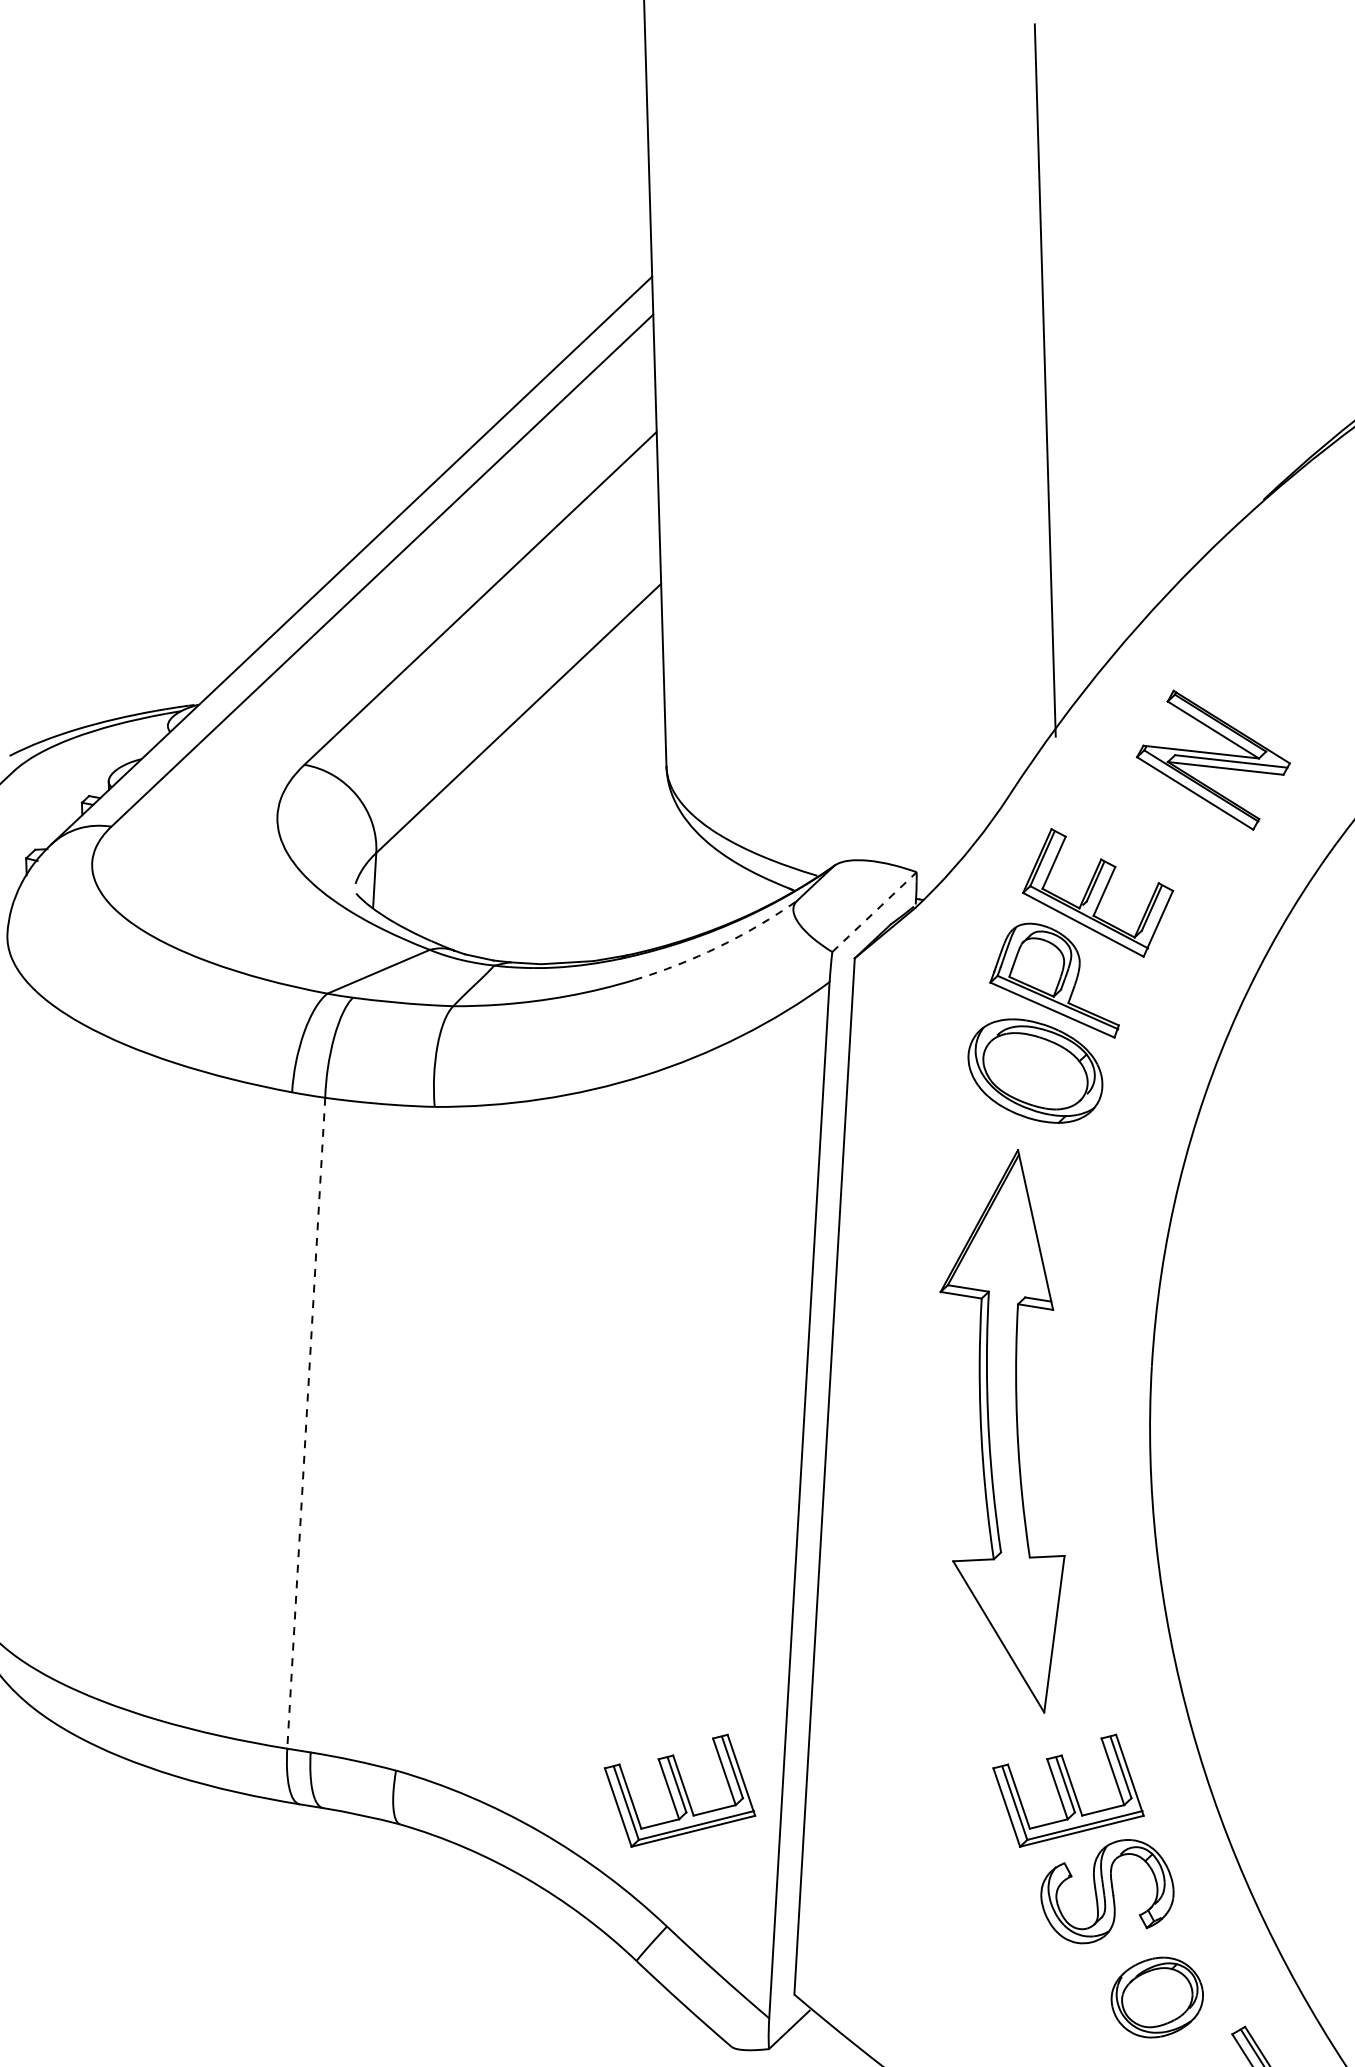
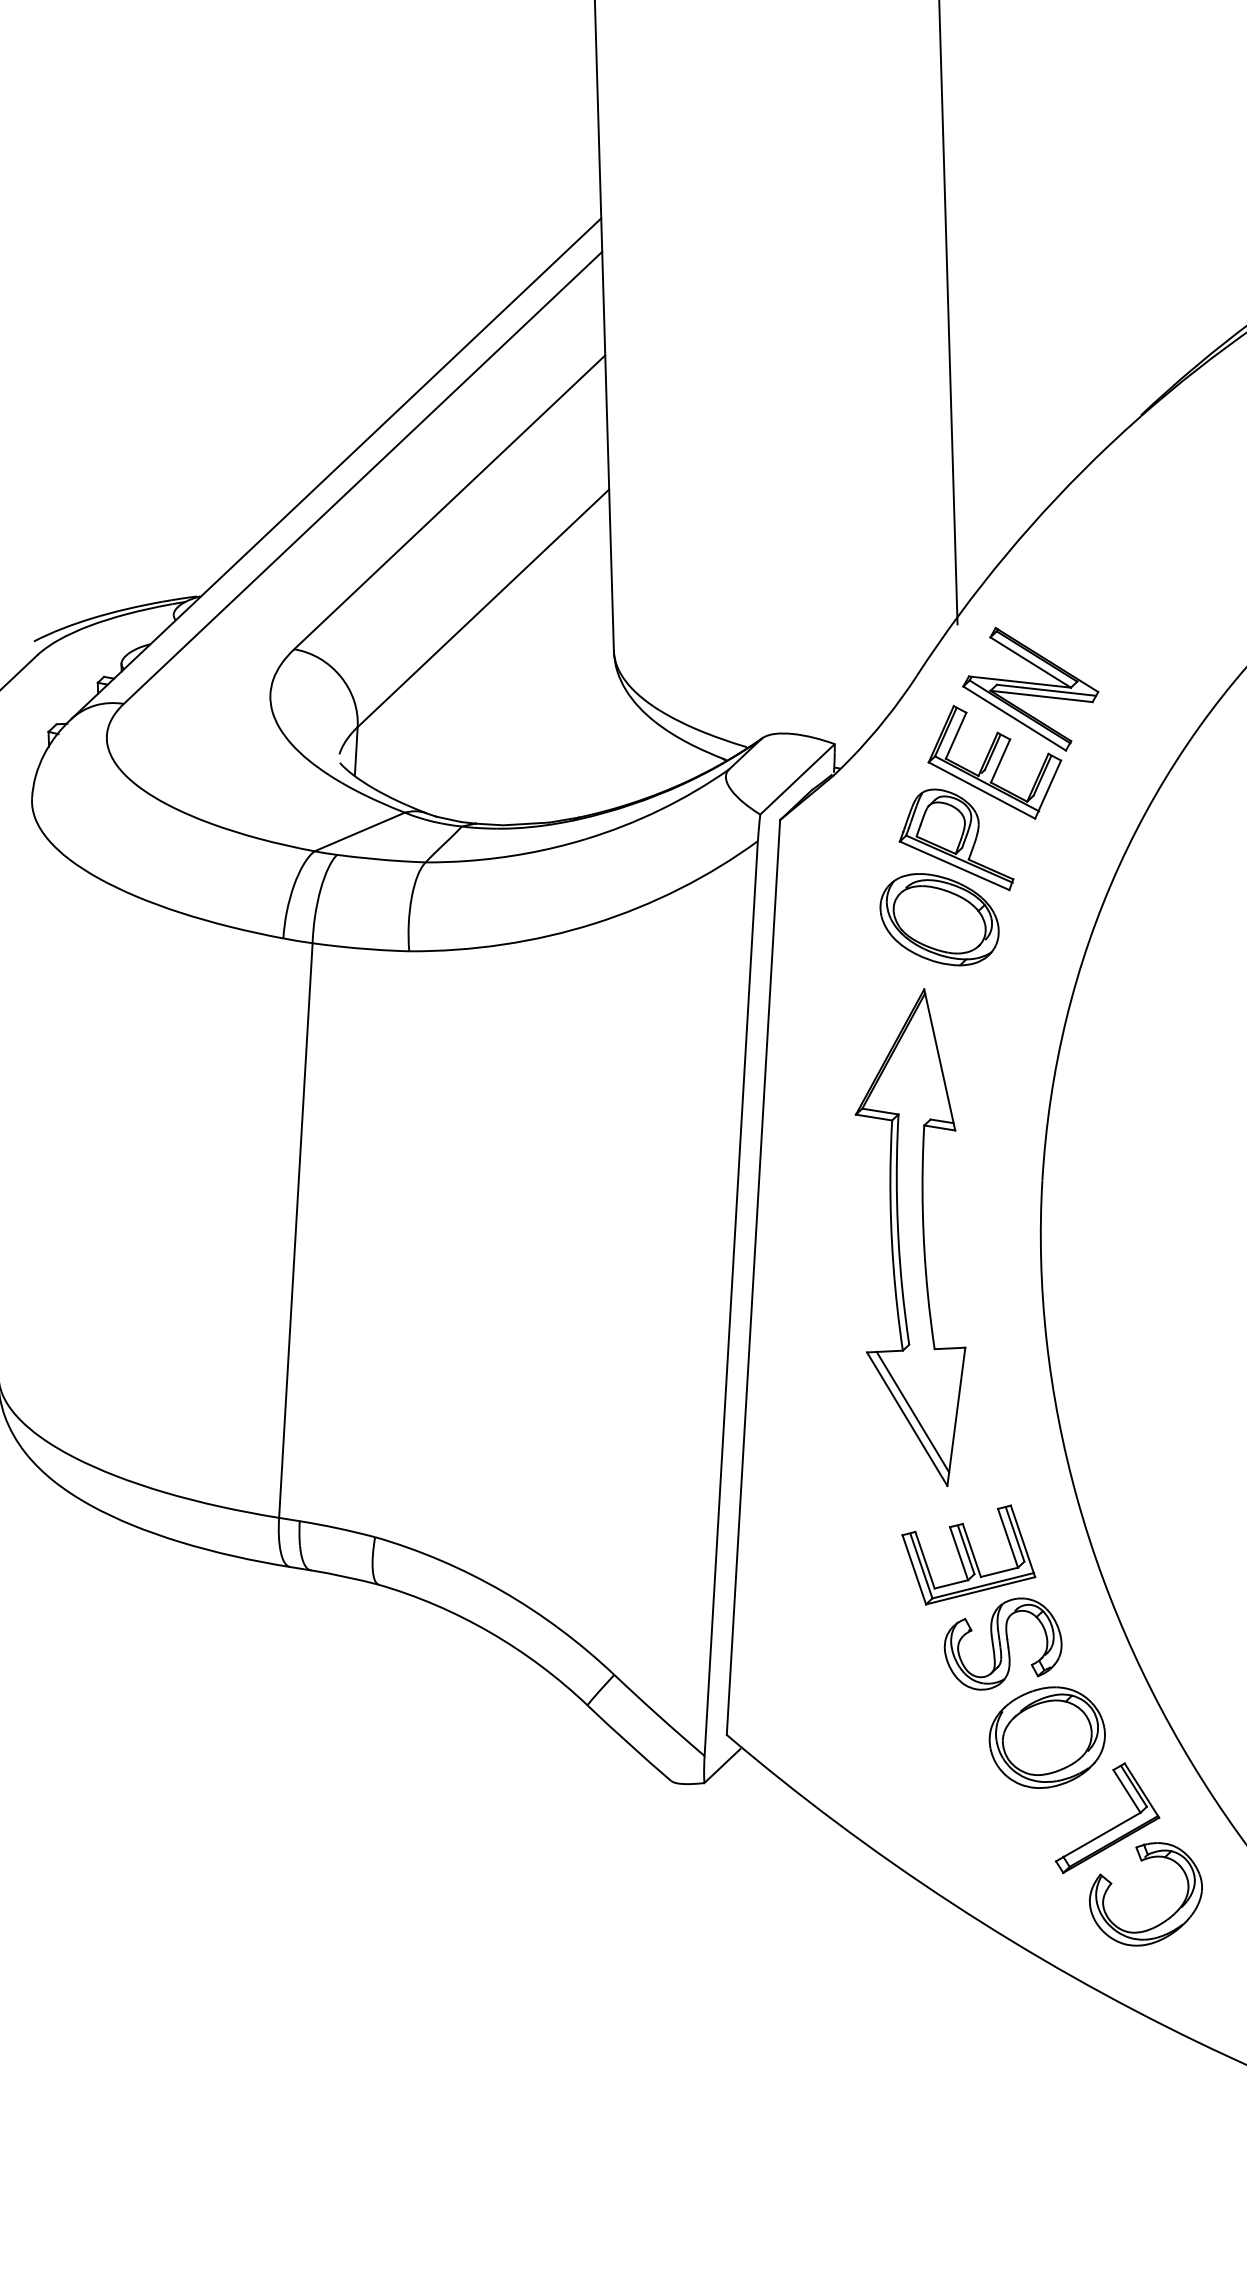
part: (1213, 759) -> (1030, 688), moved
line: (874, 912) -> (797, 779), dashed -> solid
arc: (719, 946) -> (660, 809), dashed -> solid
line: (305, 1423) -> (295, 1230), dashed -> solid
line: (1004, 1628) -> (912, 1411), added
part: (679, 1790) -> (625, 1554), removed
part: (1156, 1997) -> (1046, 1737), size x1.43

